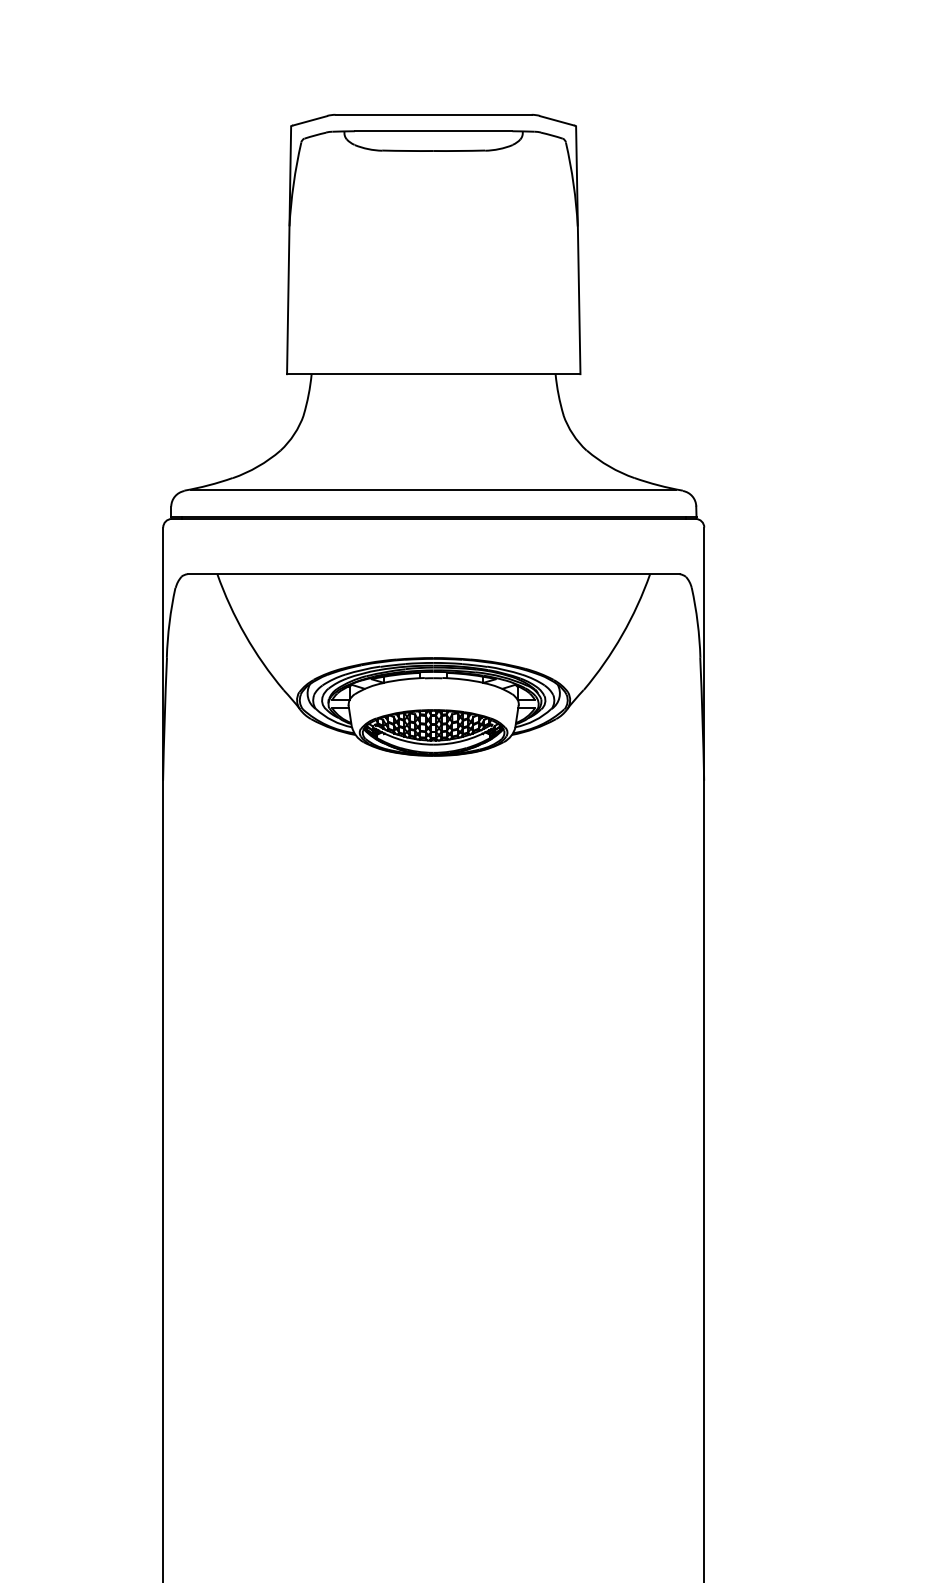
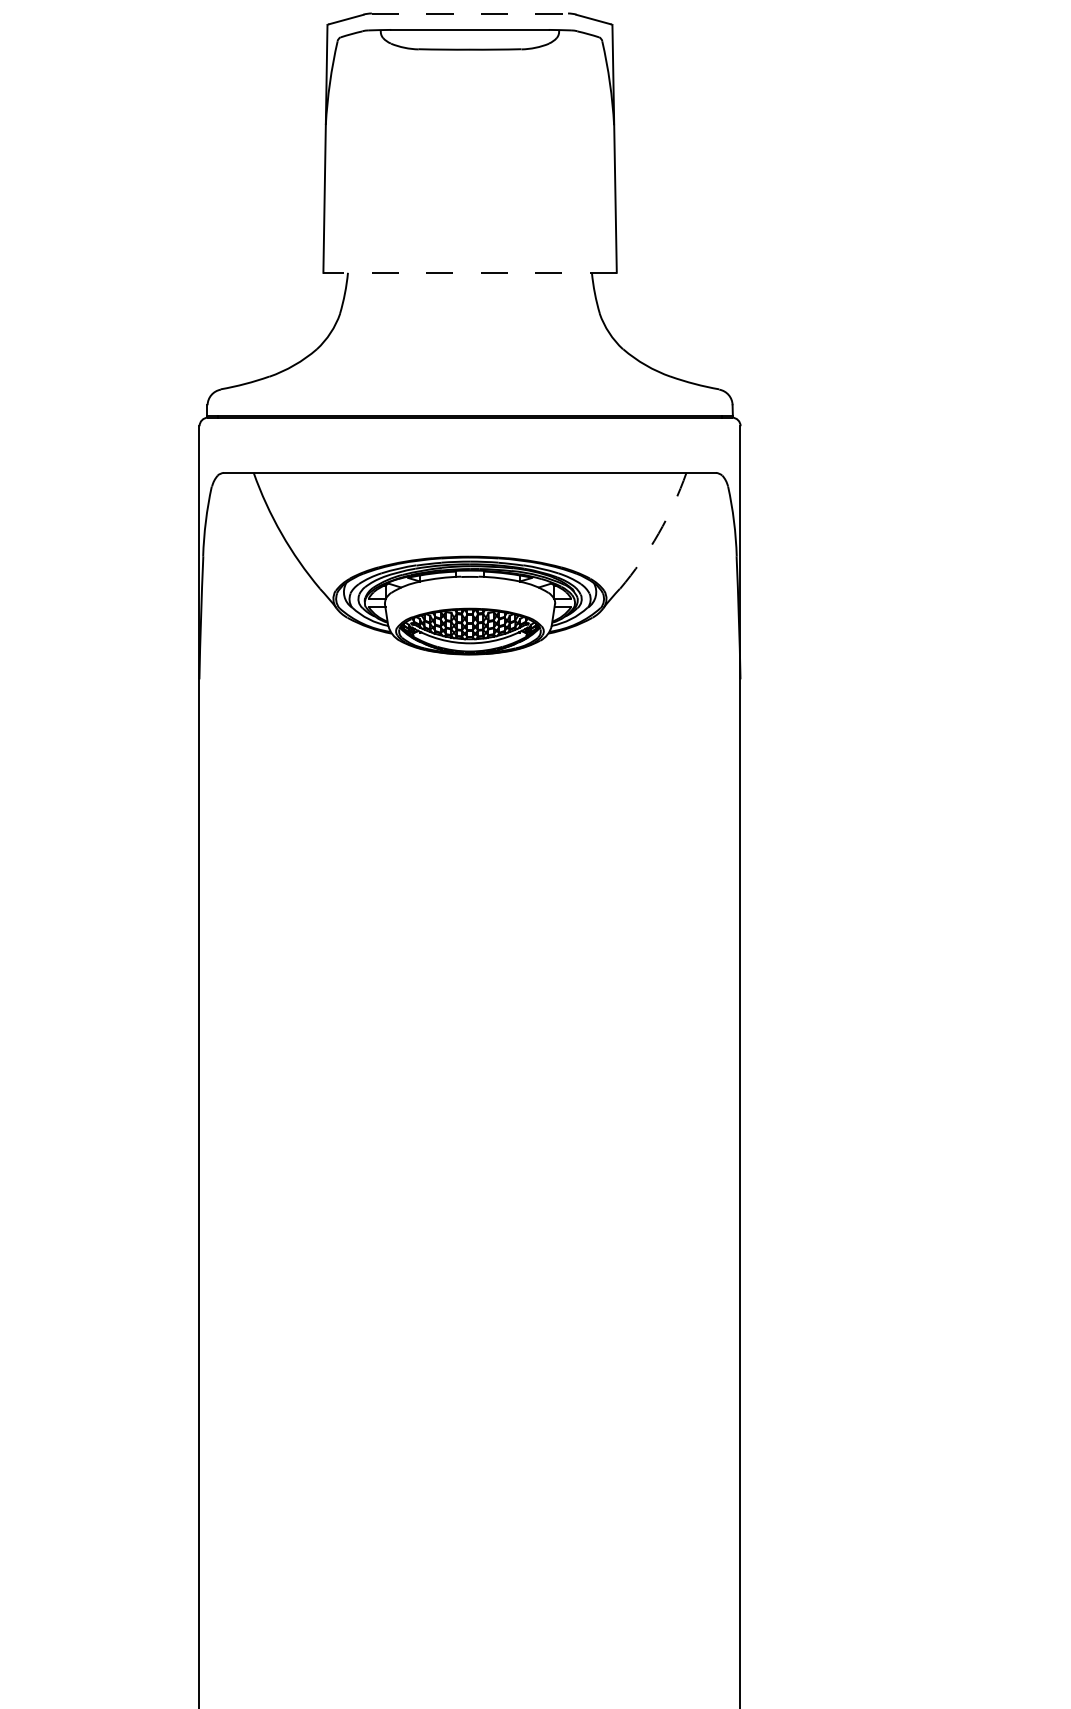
line: (434, 114) -> (470, 13), solid -> dashed
line: (434, 373) -> (470, 272), solid -> dashed
line: (433, 489) -> (469, 388), removed
arc: (622, 634) -> (658, 533), solid -> dashed

